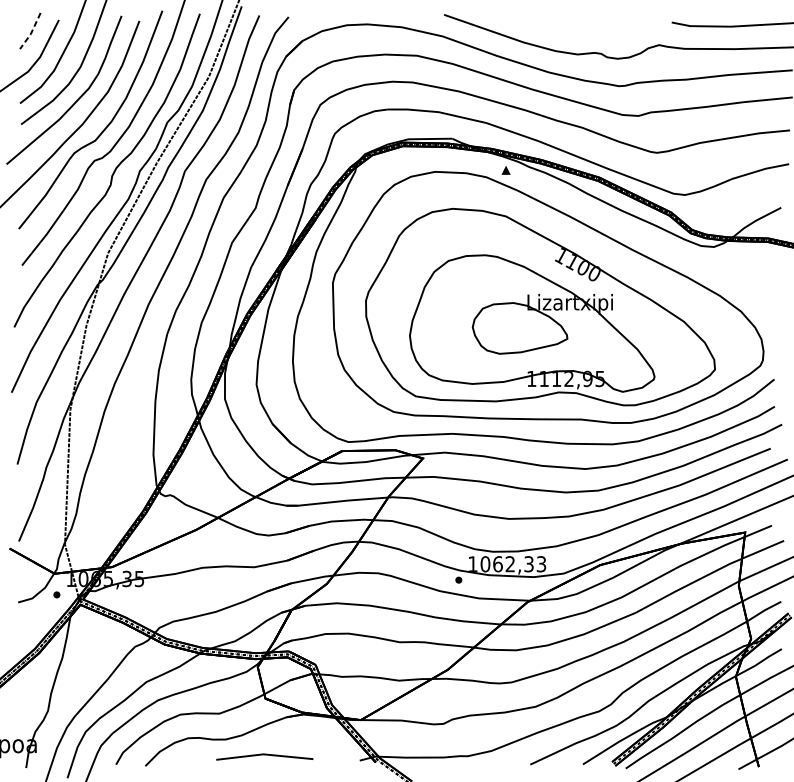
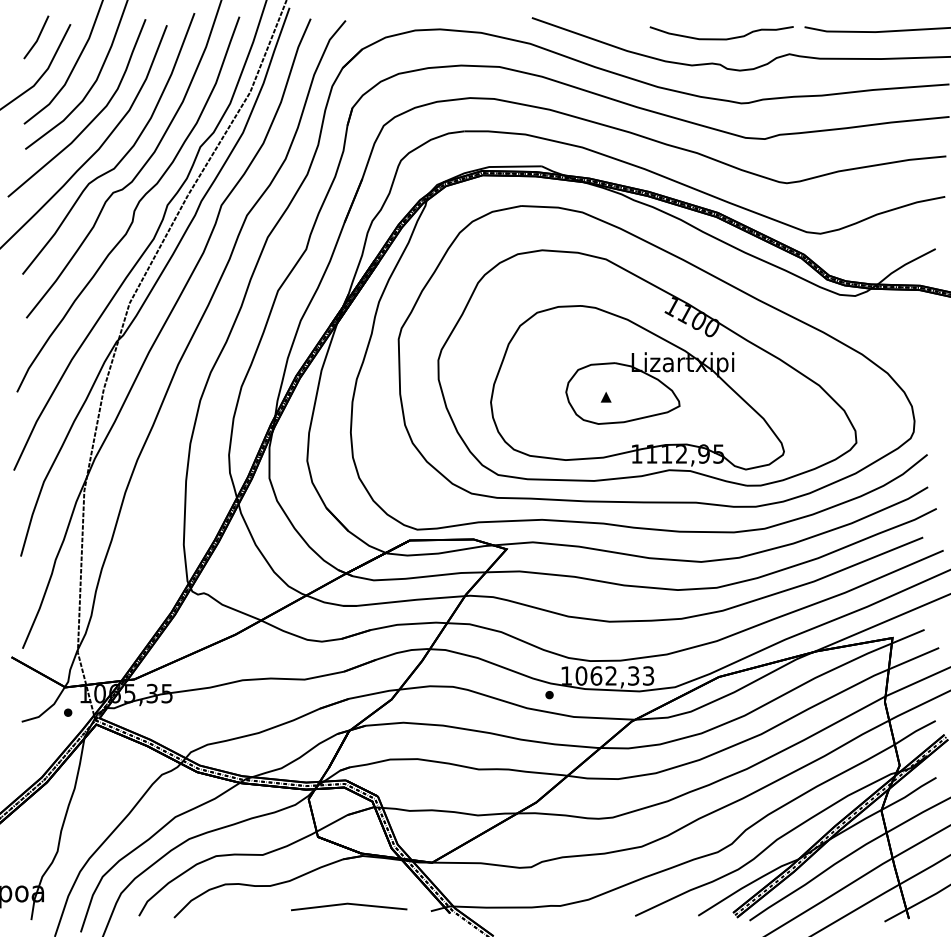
line: (32, 31) -> (38, 38), dashed -> solid
curve: (602, 31) -> (721, 38), added
part: (505, 170) -> (605, 397), moved
line: (265, 755) -> (349, 904), moved

